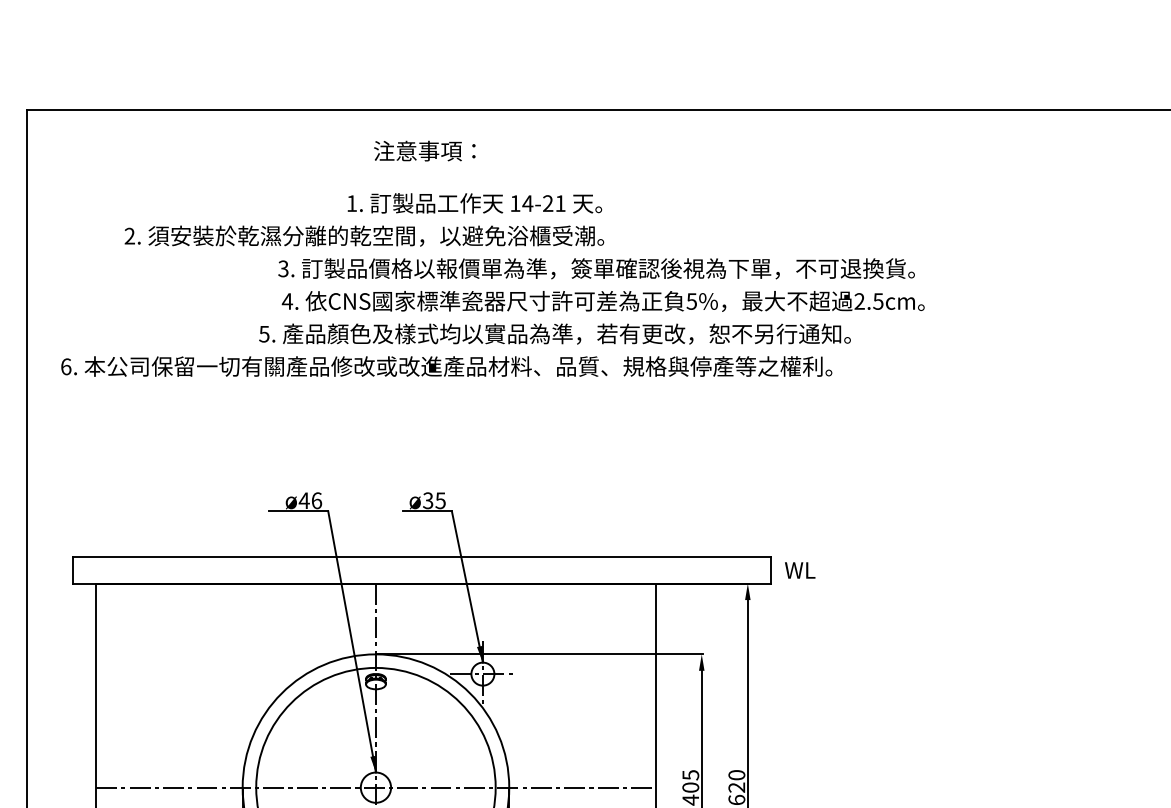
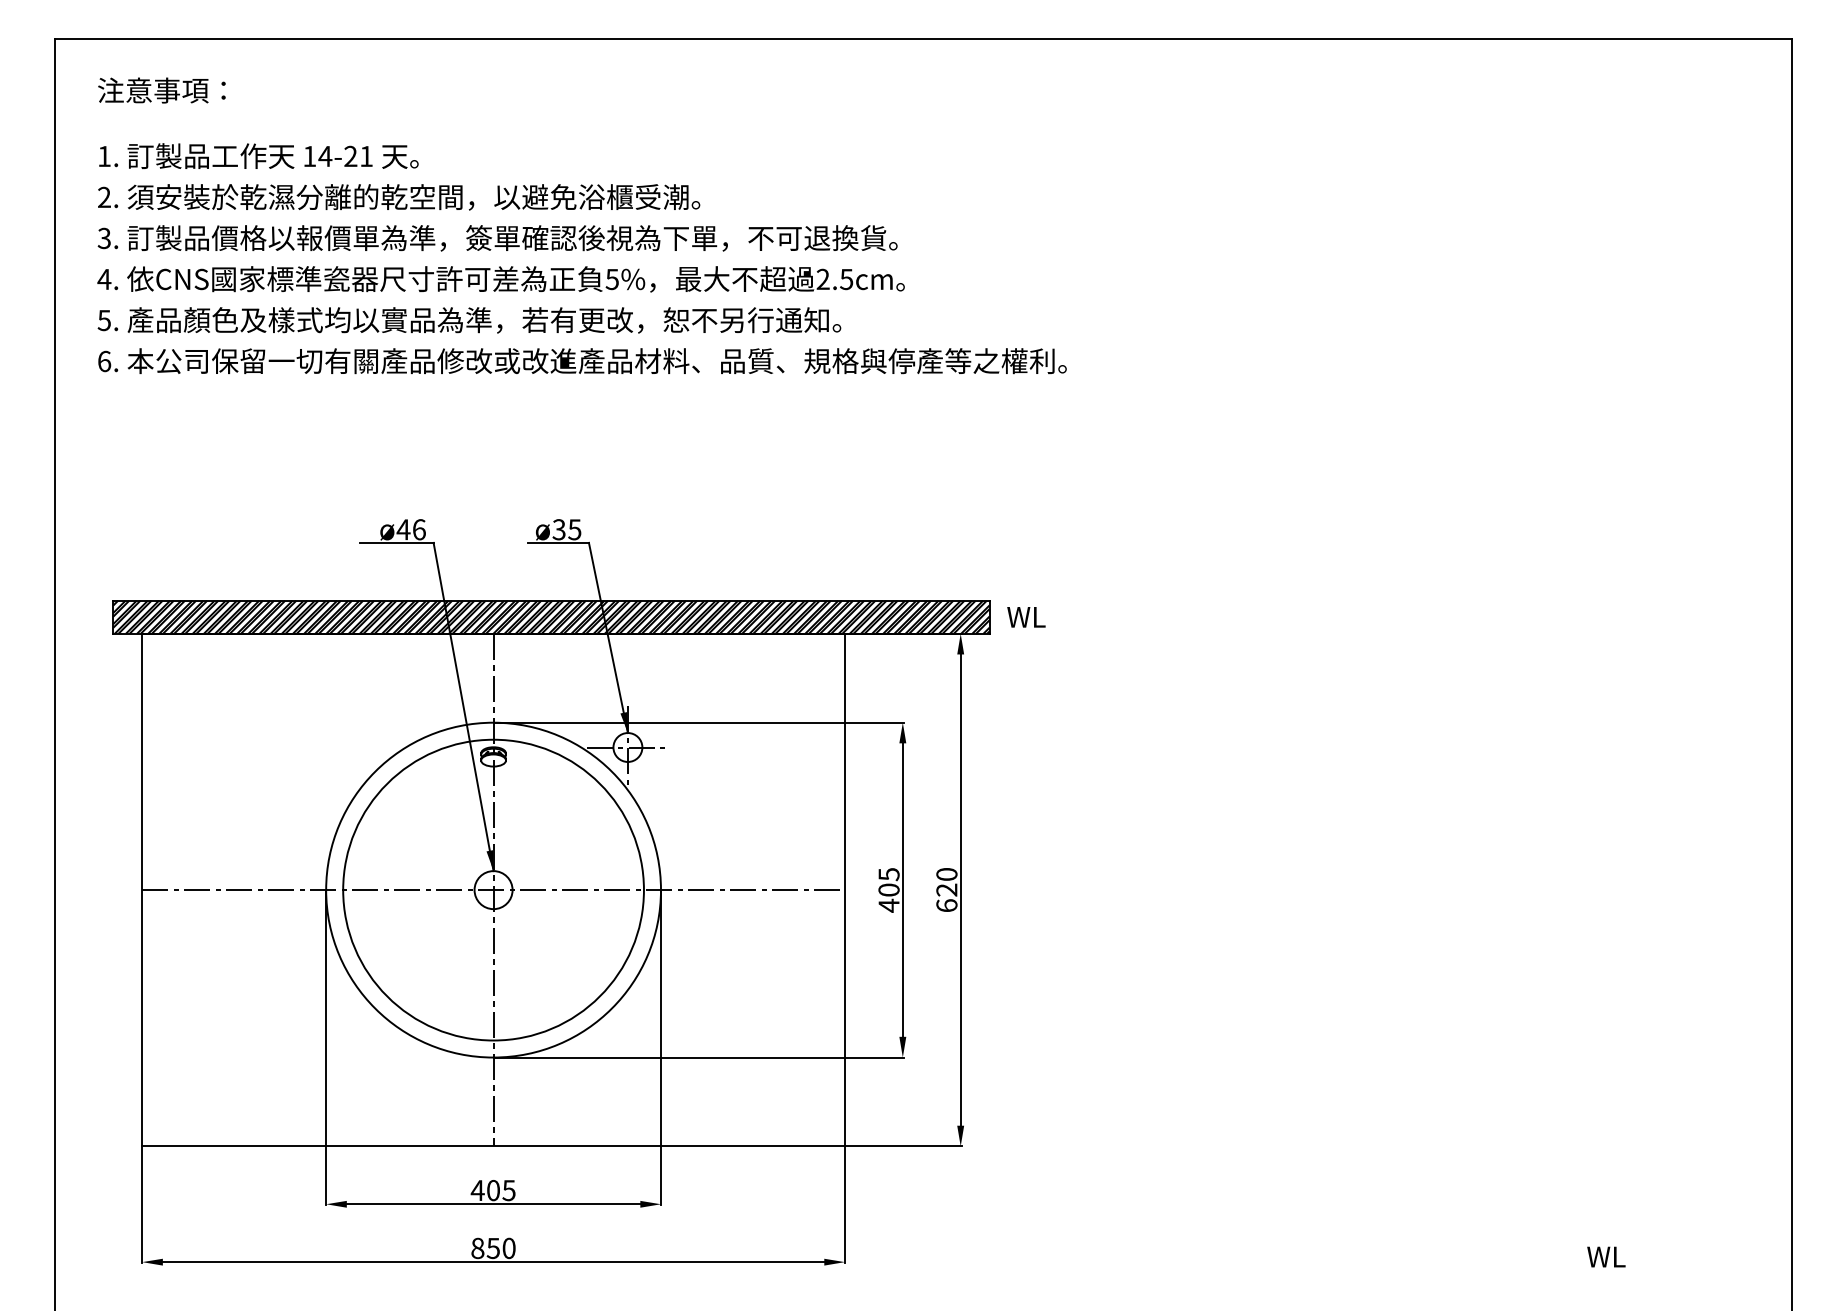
text: (424, 151) -> (161, 90), moved
text: (474, 202) -> (258, 155), moved
text: (364, 236) -> (399, 197), moved
text: (596, 268) -> (497, 238), moved
text: (602, 301) -> (500, 279), moved
text: (555, 334) -> (469, 320), moved
hatch: (422, 569) -> (551, 616), added

